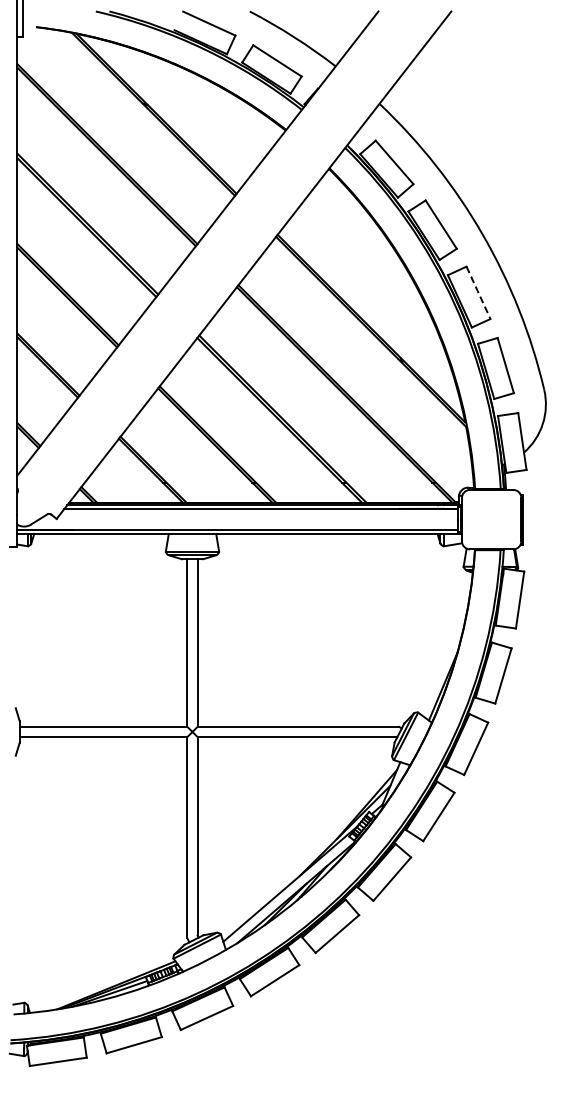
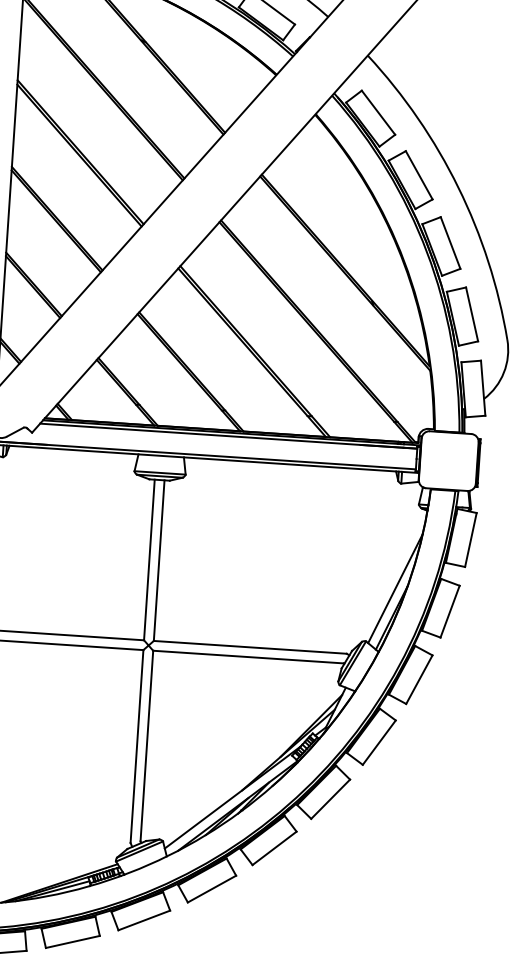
line: (478, 292) -> (450, 242), dashed -> solid
line: (444, 655) -> (394, 588), added

